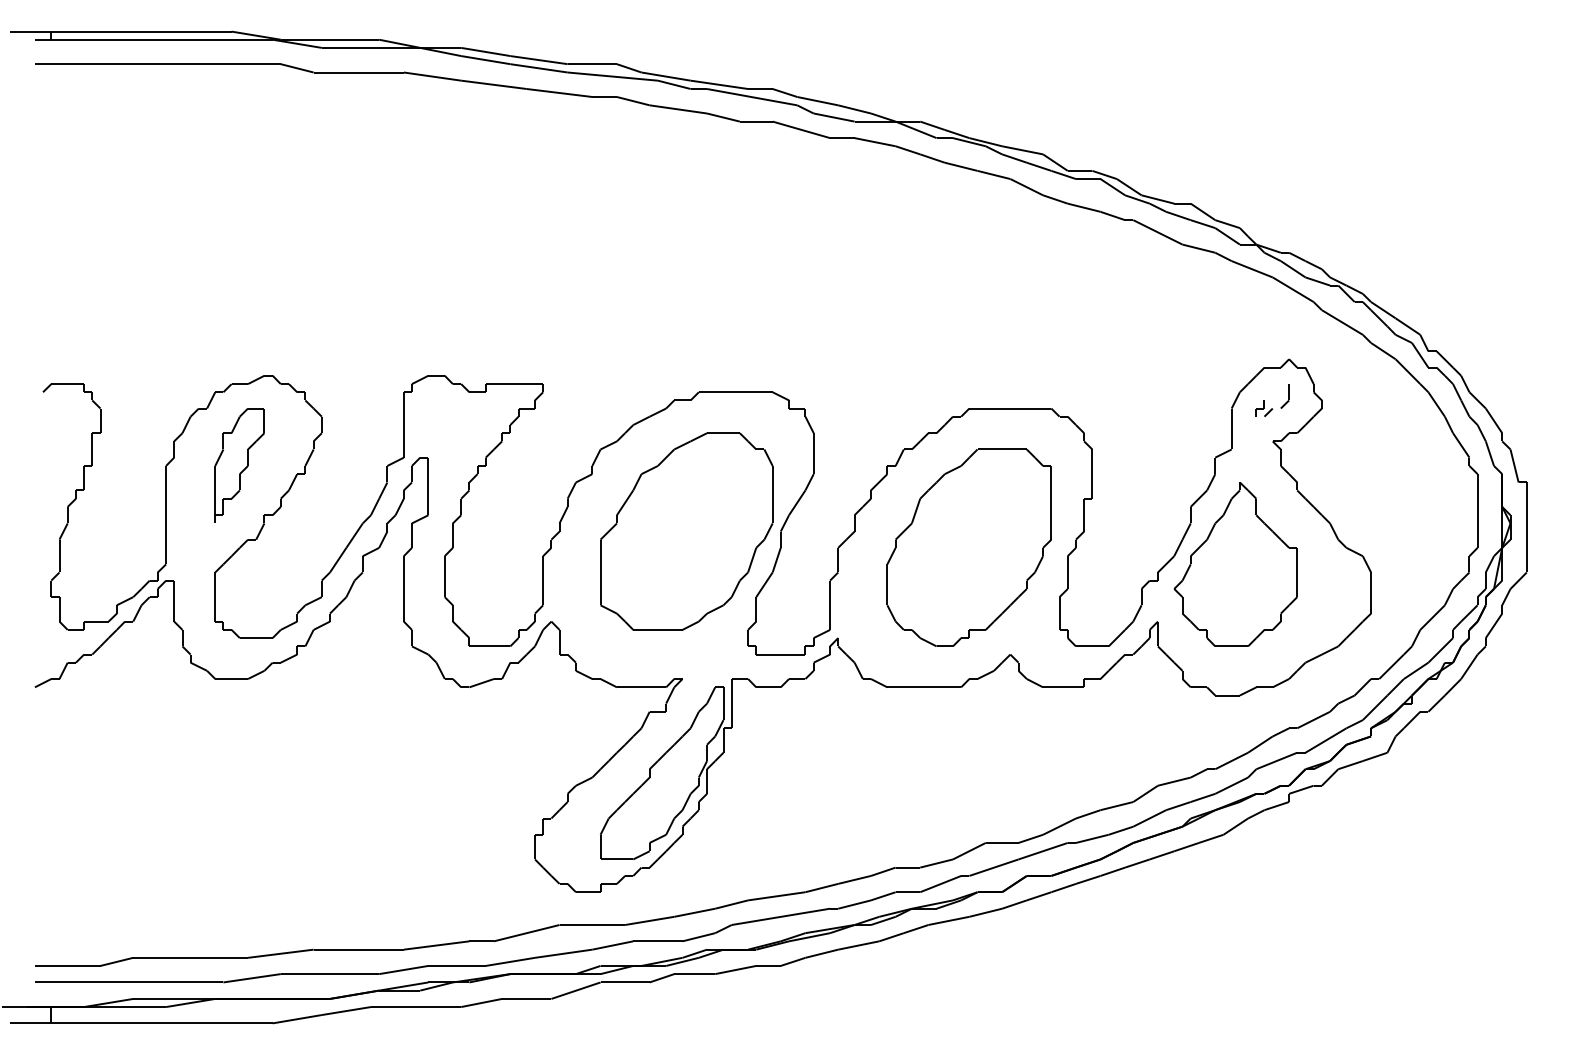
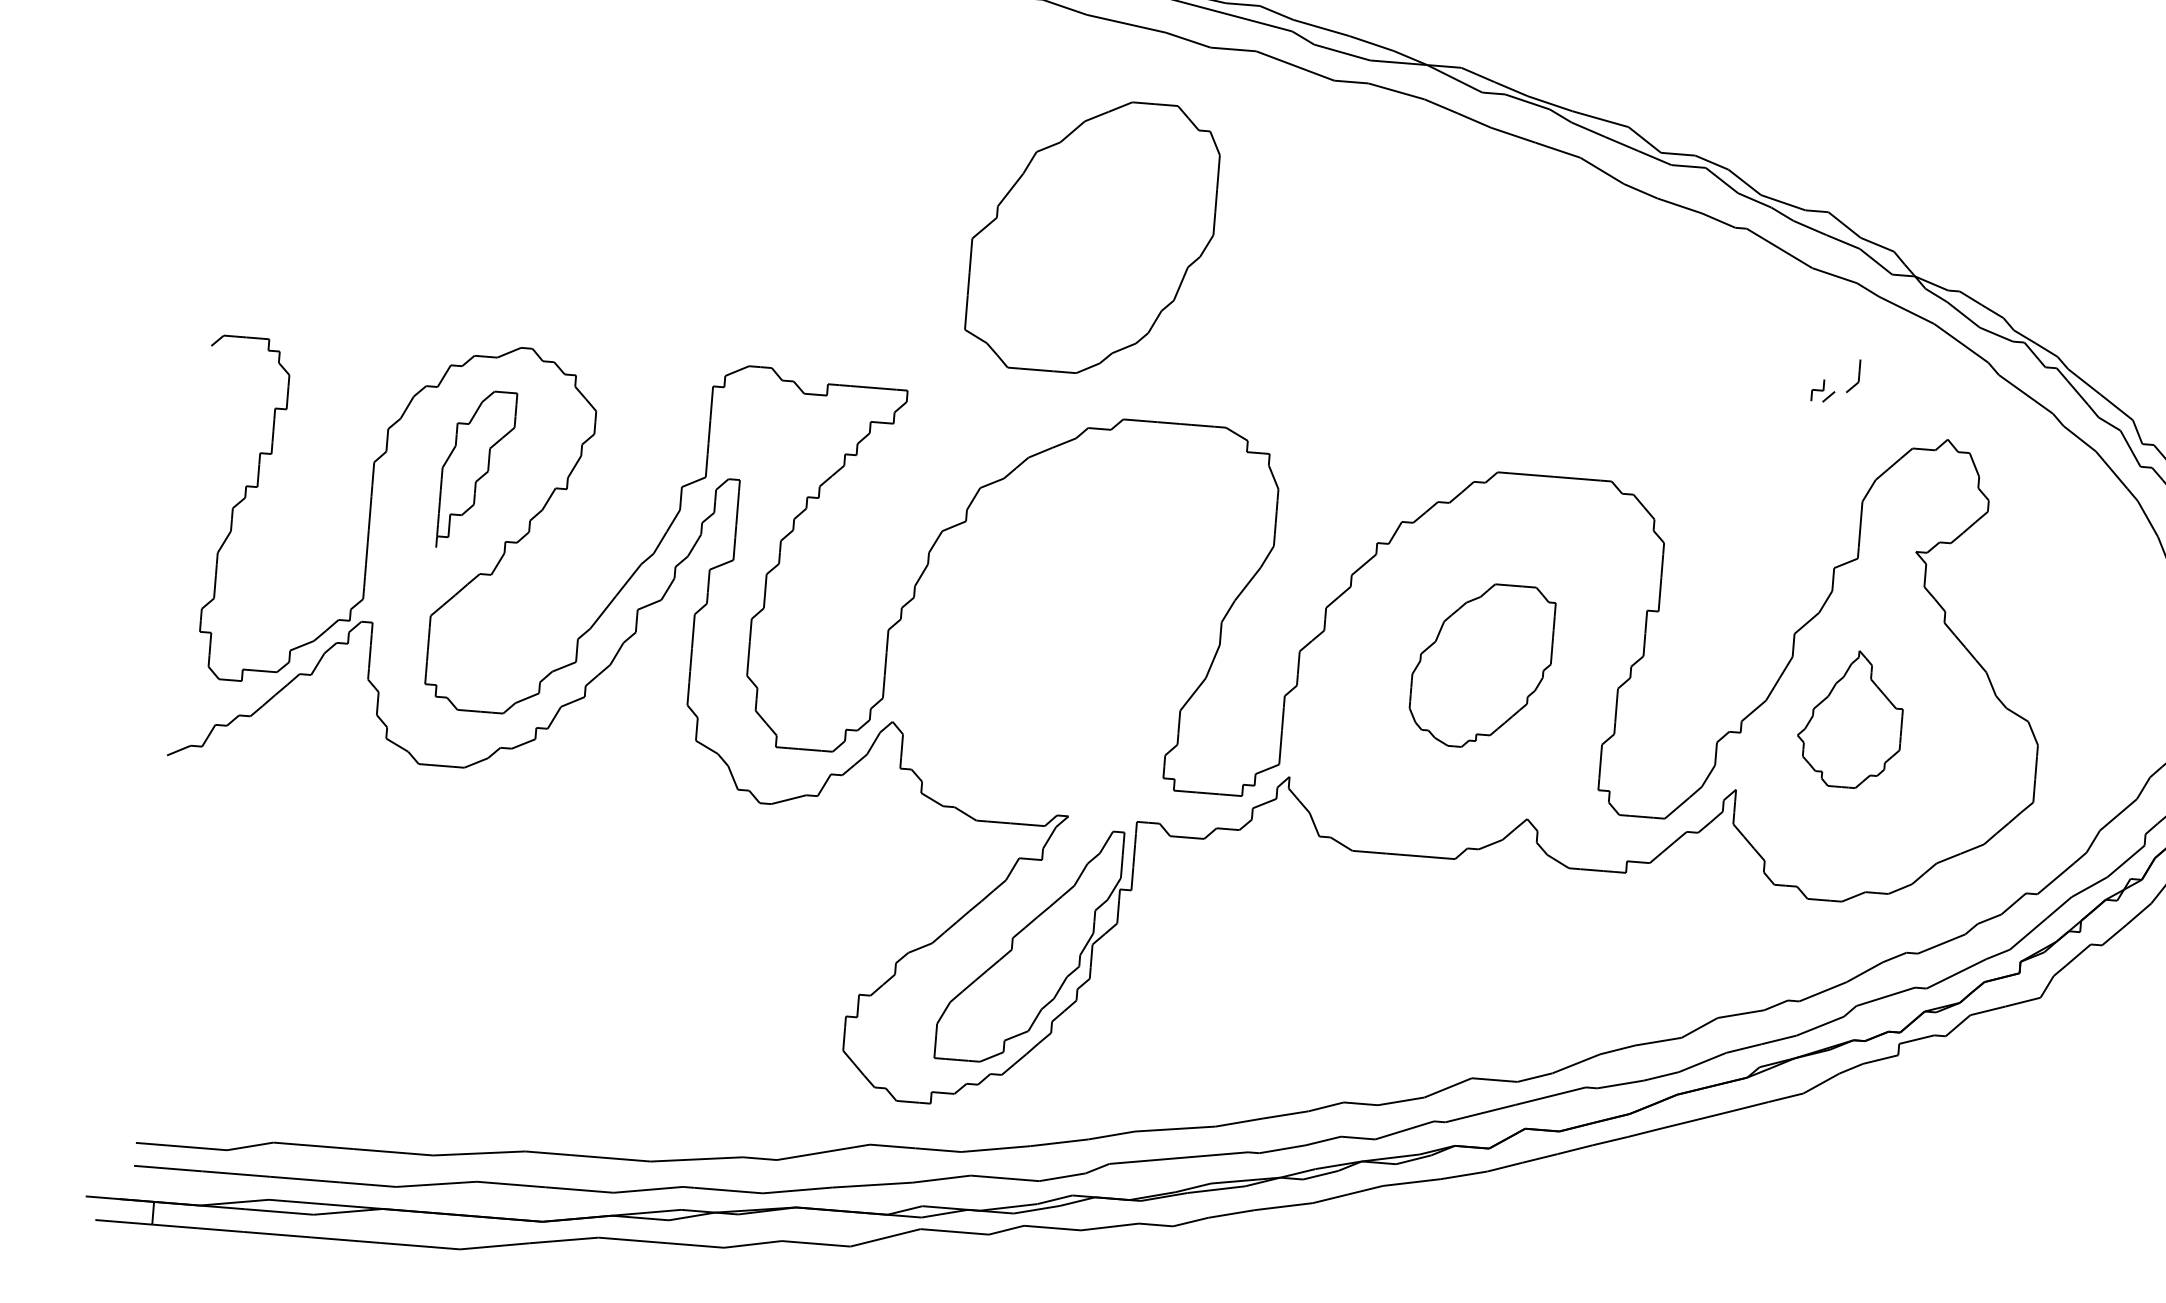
part: (1264, 400) -> (1824, 379), moved
part: (686, 531) -> (1092, 236), moved
part: (968, 547) -> (1480, 665), size x0.6
part: (1235, 564) -> (1850, 718), size x0.6

